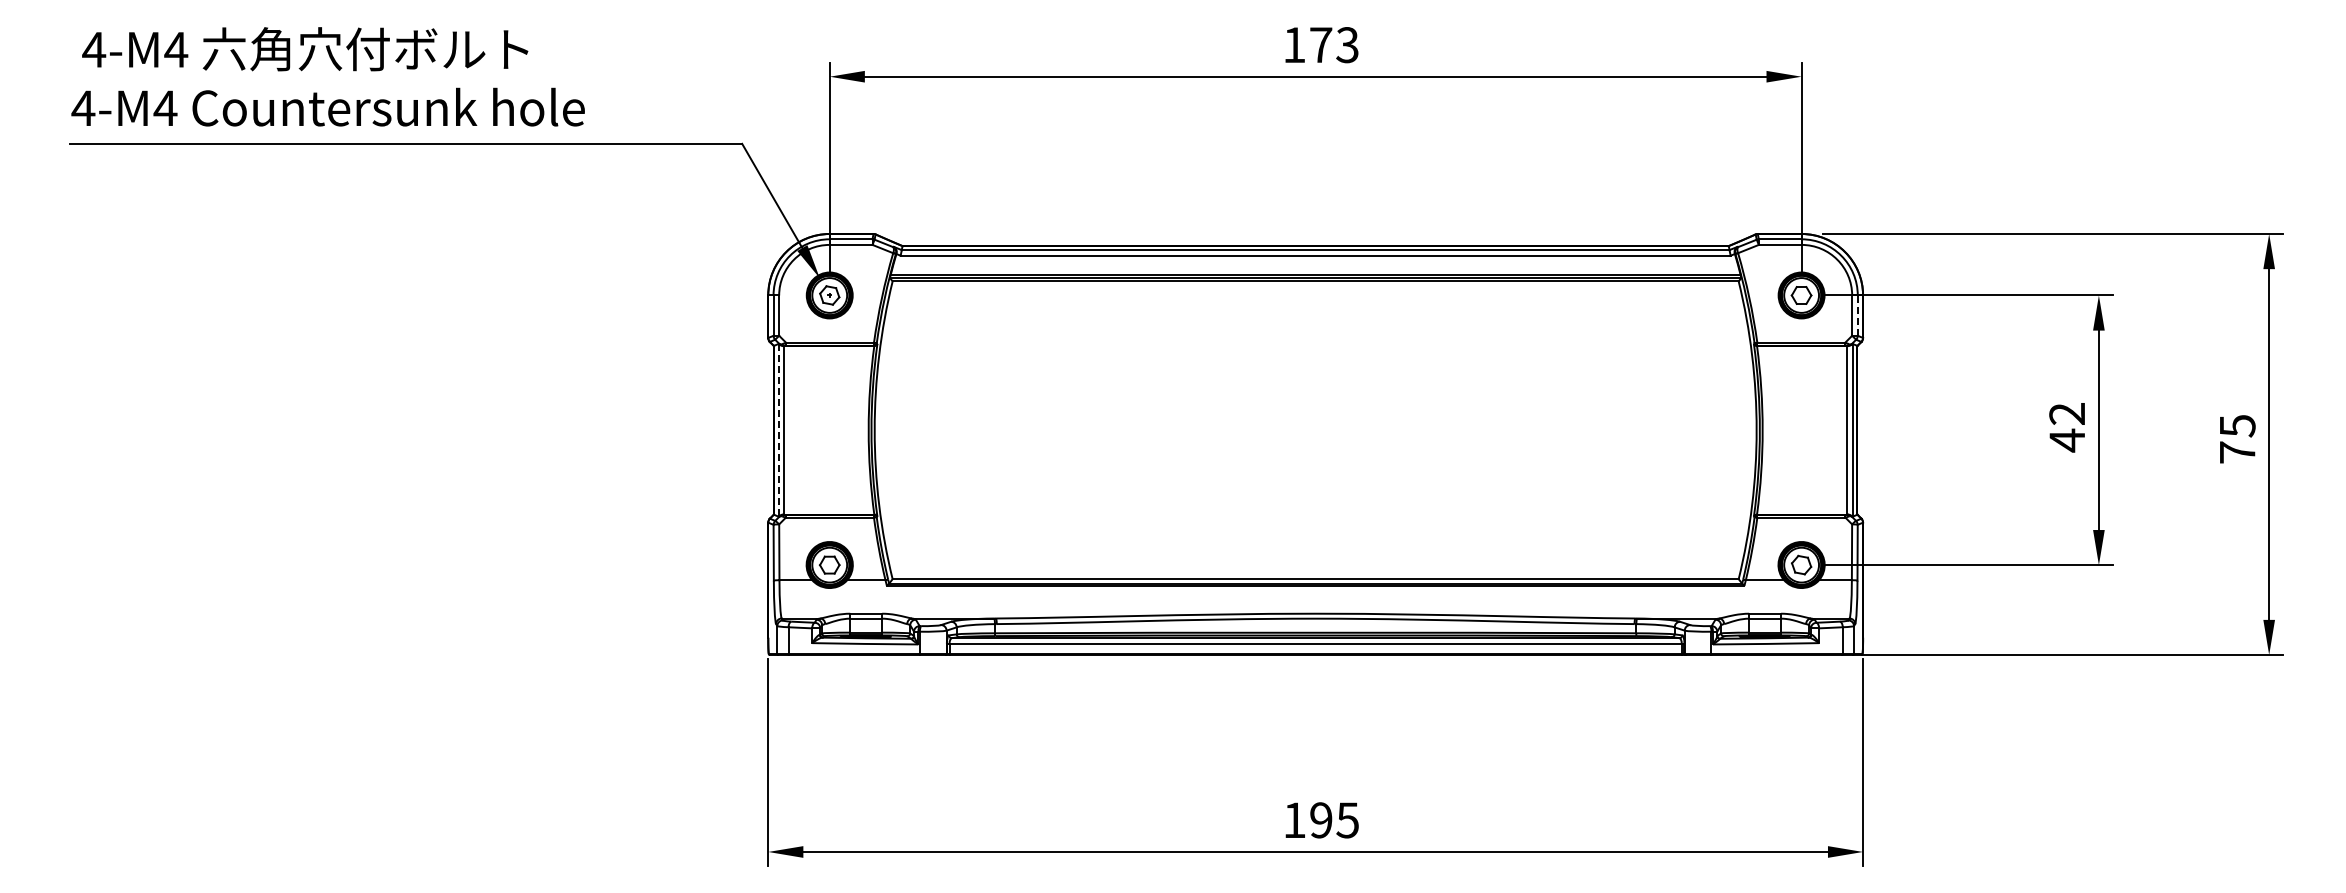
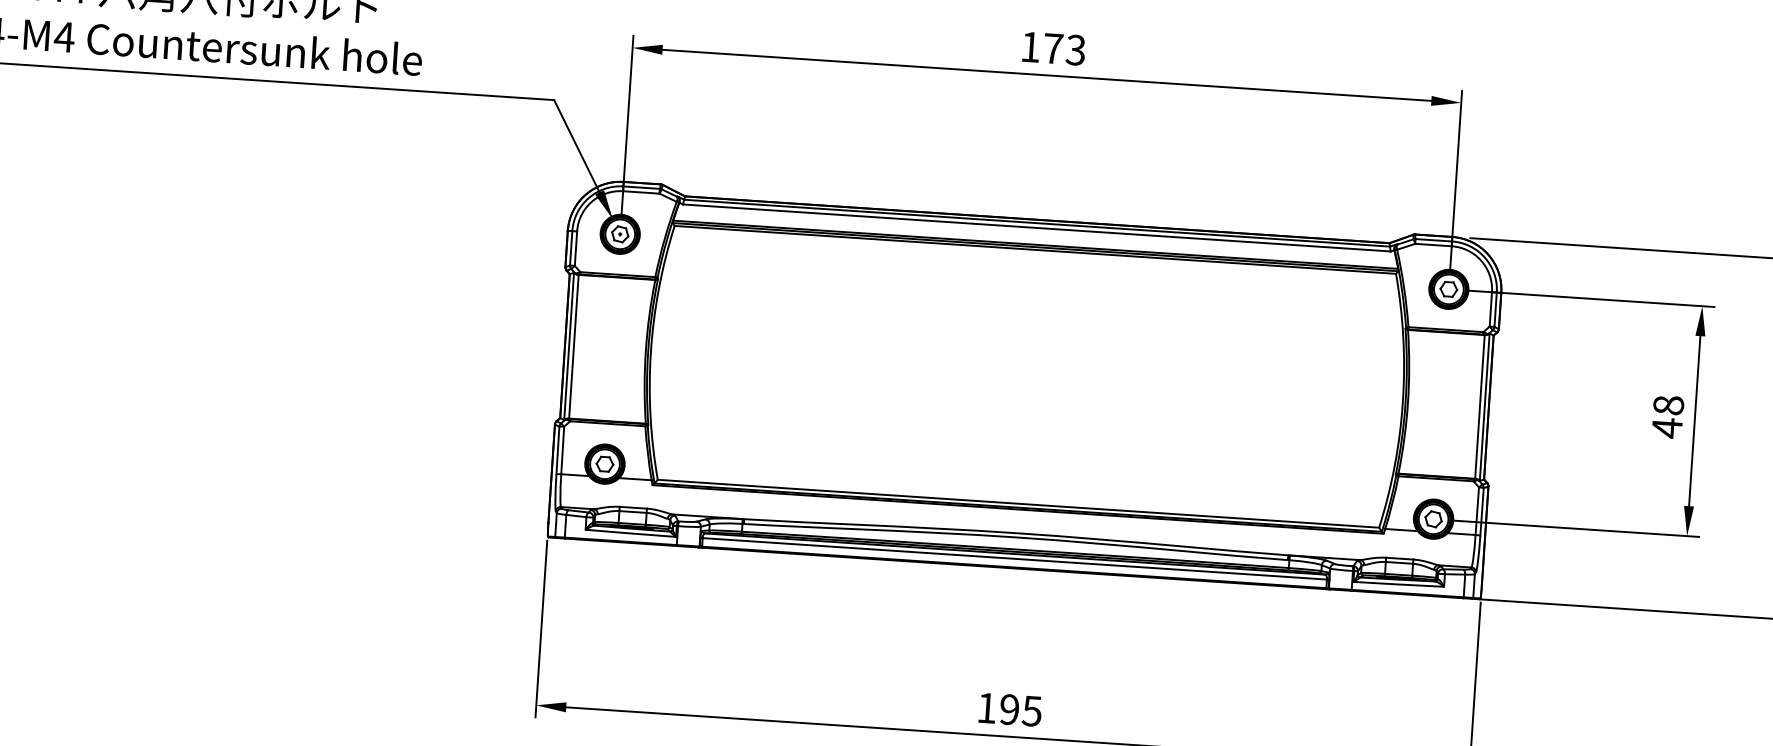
line: (1857, 315) -> (1495, 309), dashed -> solid
text: (2067, 413) -> (1668, 405), 42 -> 48
line: (778, 430) -> (568, 346), dashed -> solid

